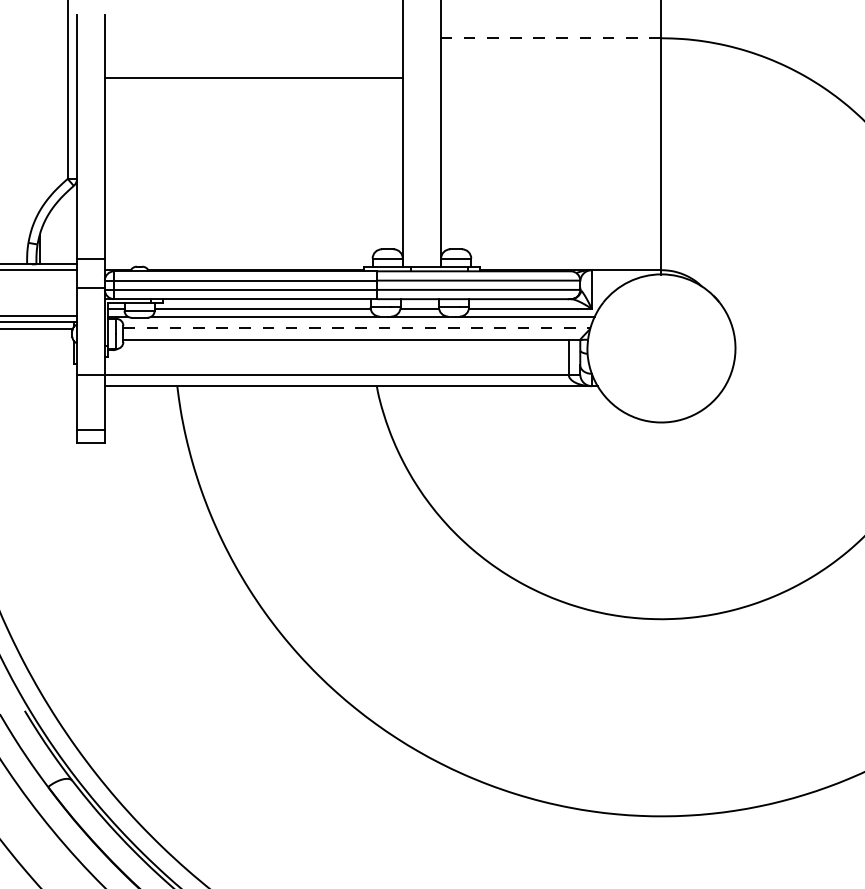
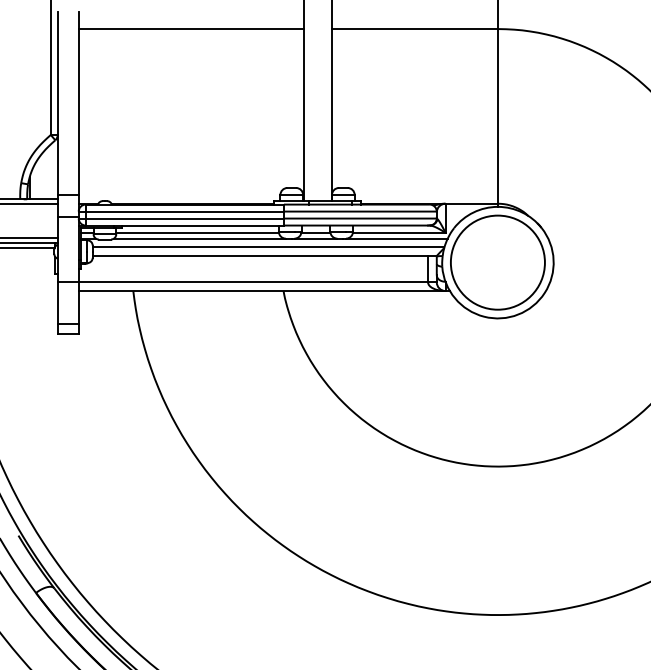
line: (551, 38) -> (415, 29), dashed -> solid
line: (253, 78) -> (190, 29), moved
line: (356, 328) -> (268, 247), dashed -> solid
circle: (661, 348) -> (497, 262), added

